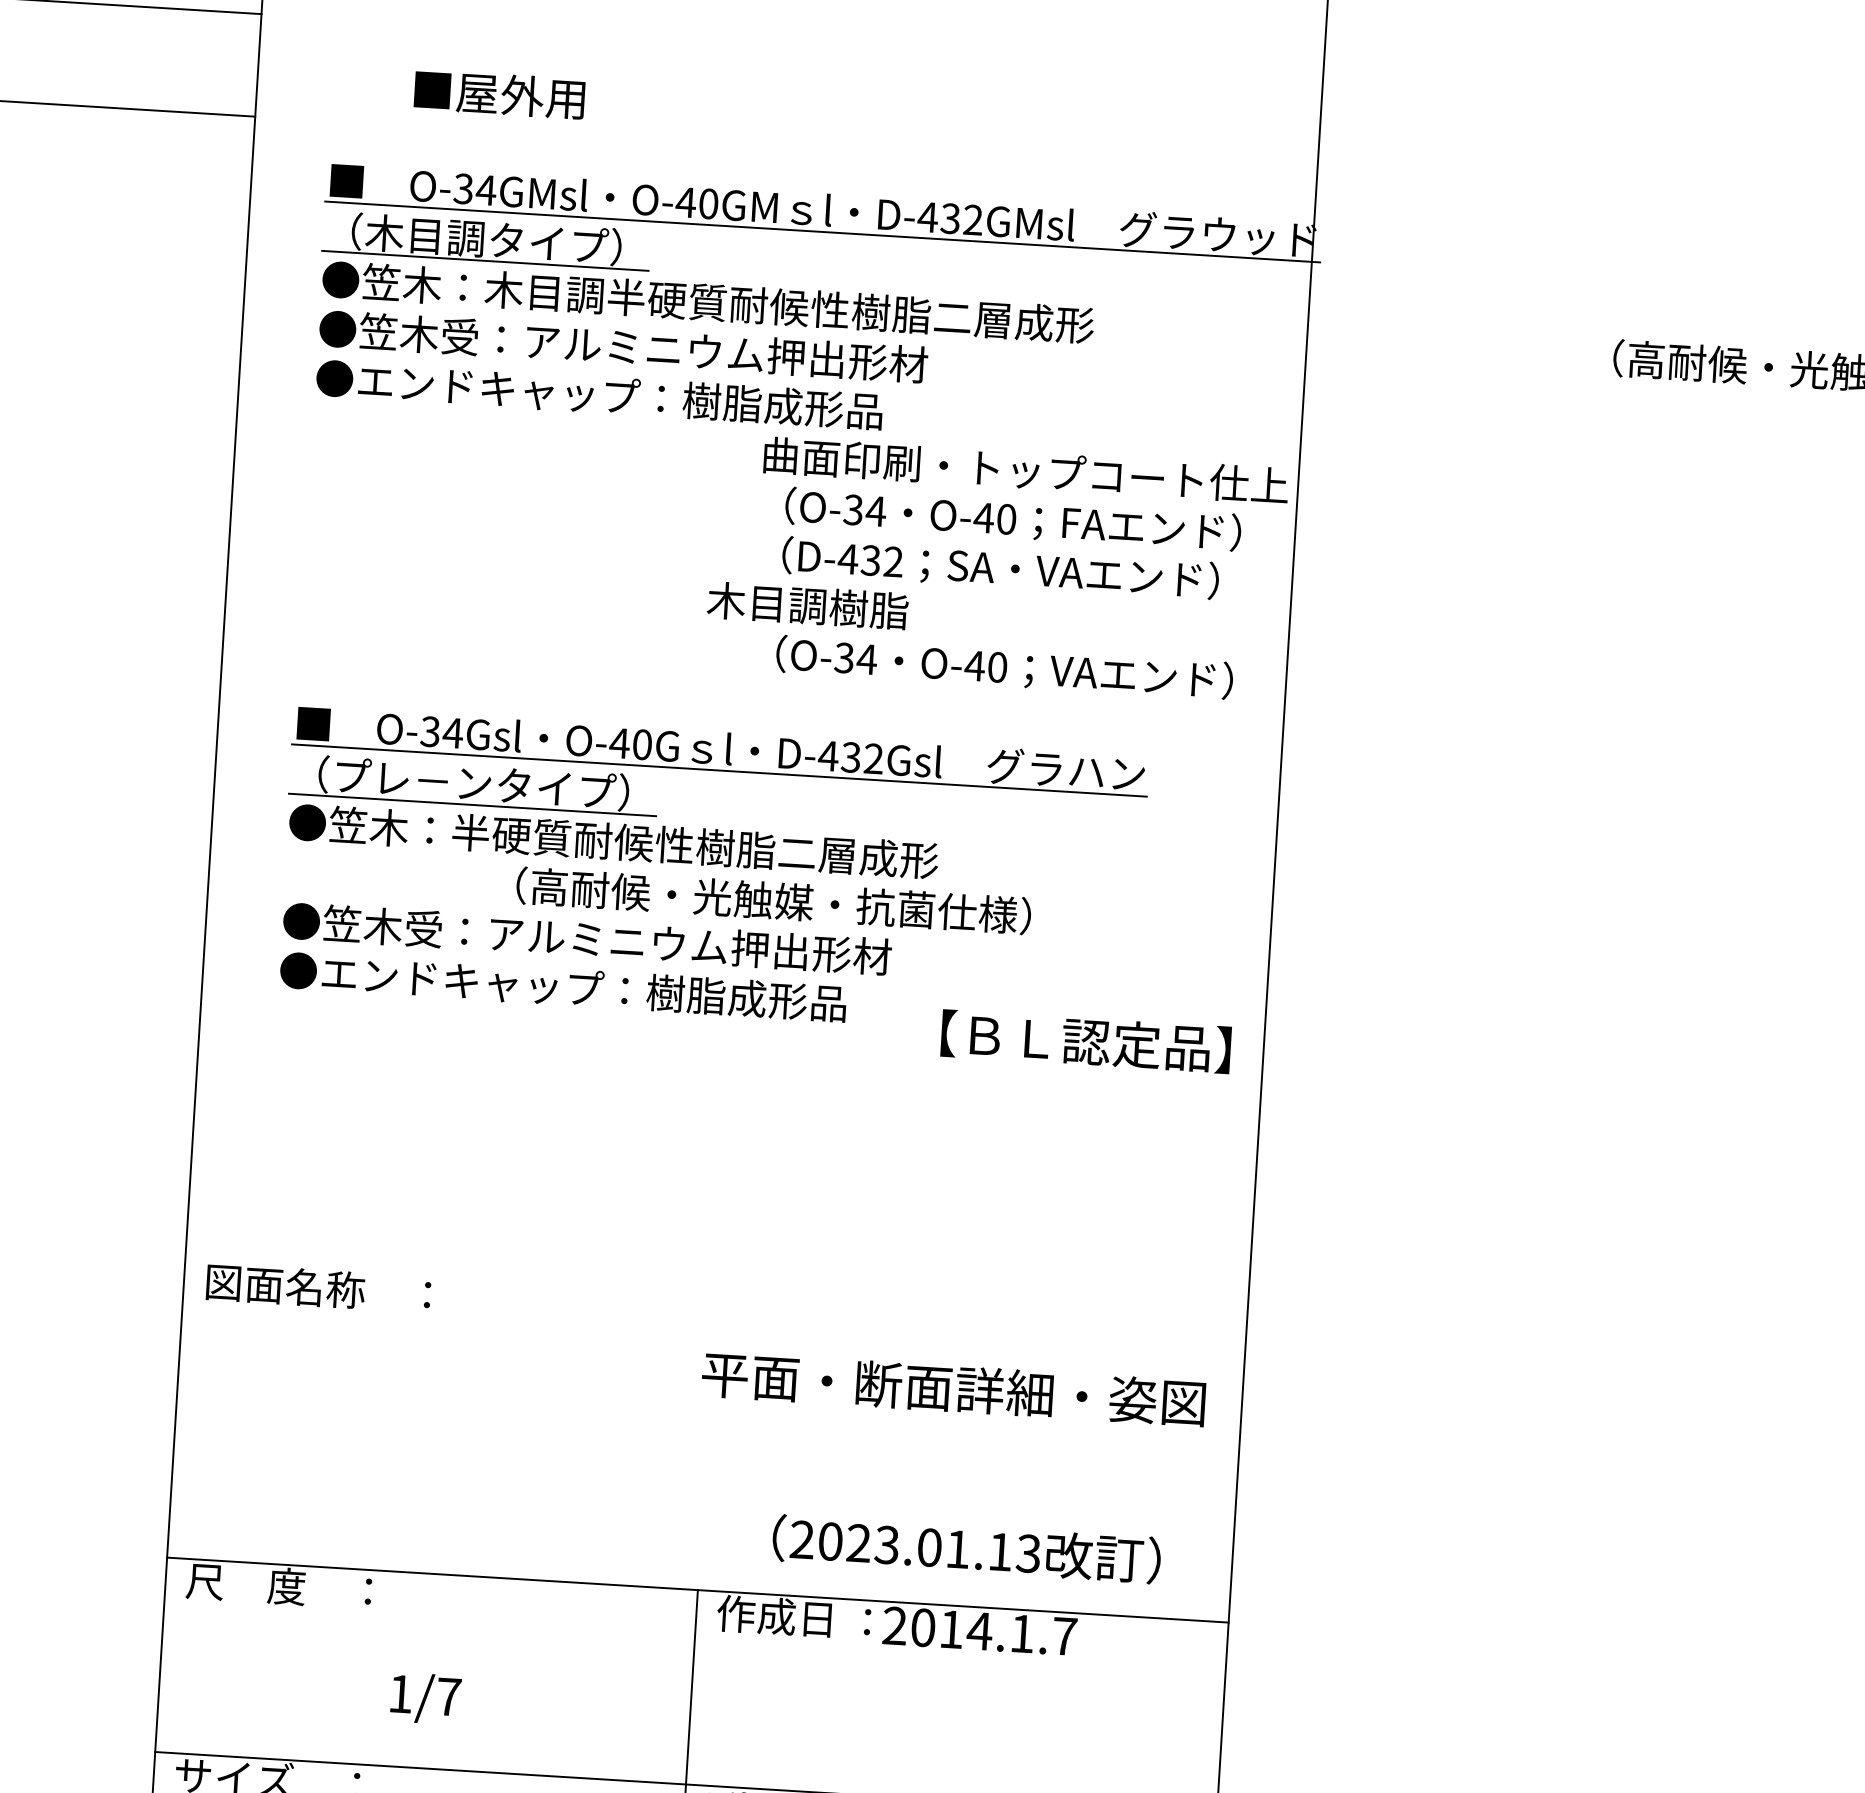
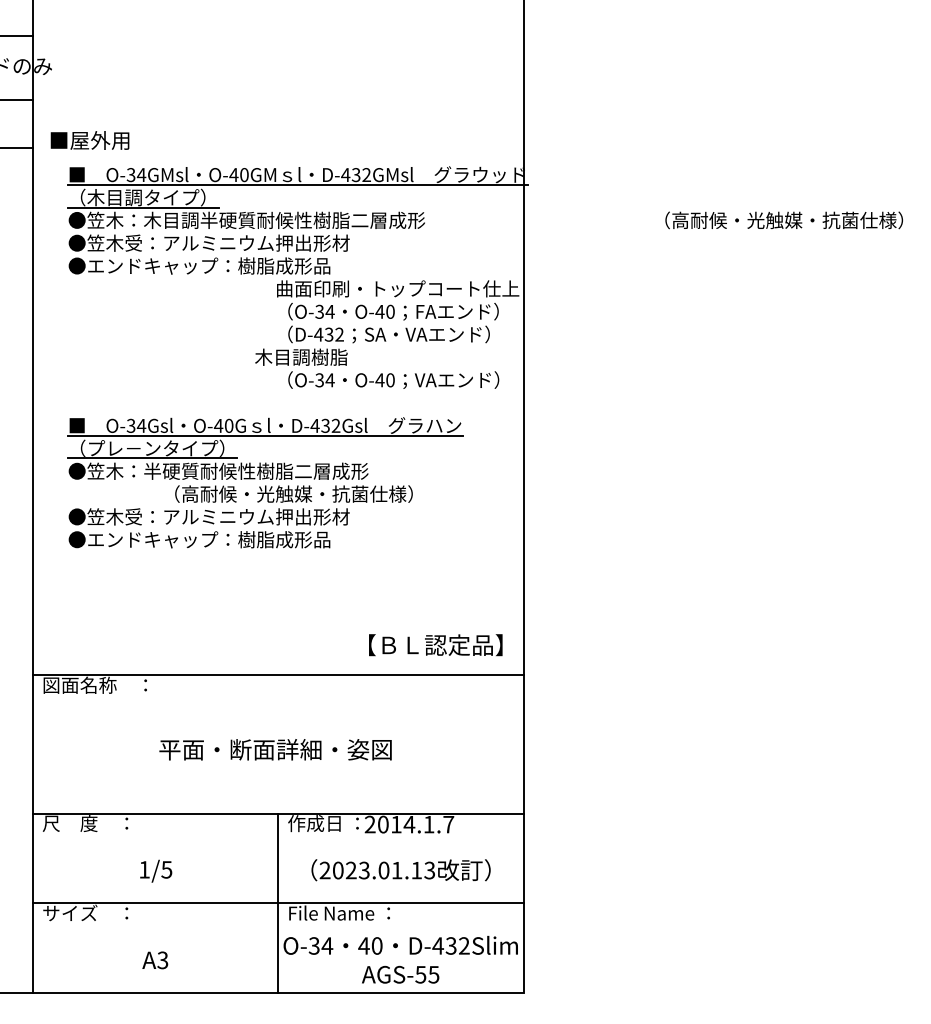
text: (498, 94) -> (89, 140), moved
text: (1085, 1042) -> (435, 645), moved
line: (716, 1291) -> (278, 675), added
text: (953, 1388) -> (275, 749), moved
text: (965, 1549) -> (400, 870), moved
text: (448, 1696) -> (166, 869), 1/7 -> 1/5

